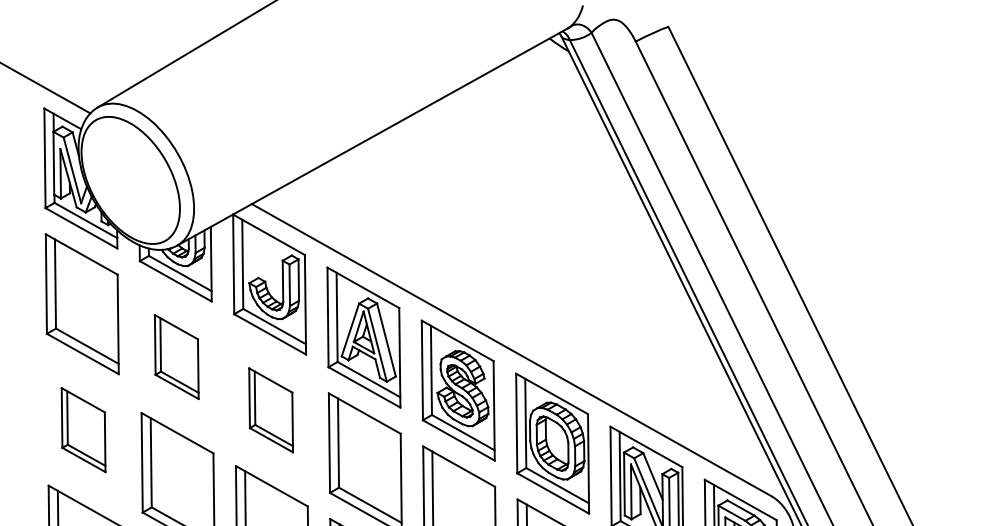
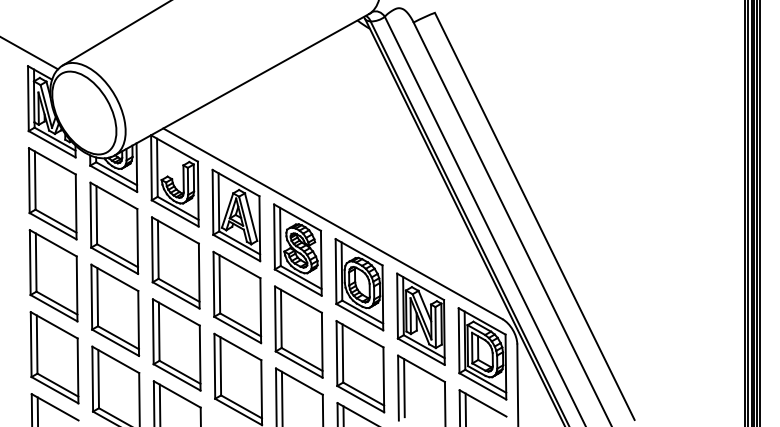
part: (176, 355) -> (114, 227), size x1.67
part: (270, 409) -> (175, 262), size x1.67
part: (83, 429) -> (53, 275), size x1.67

